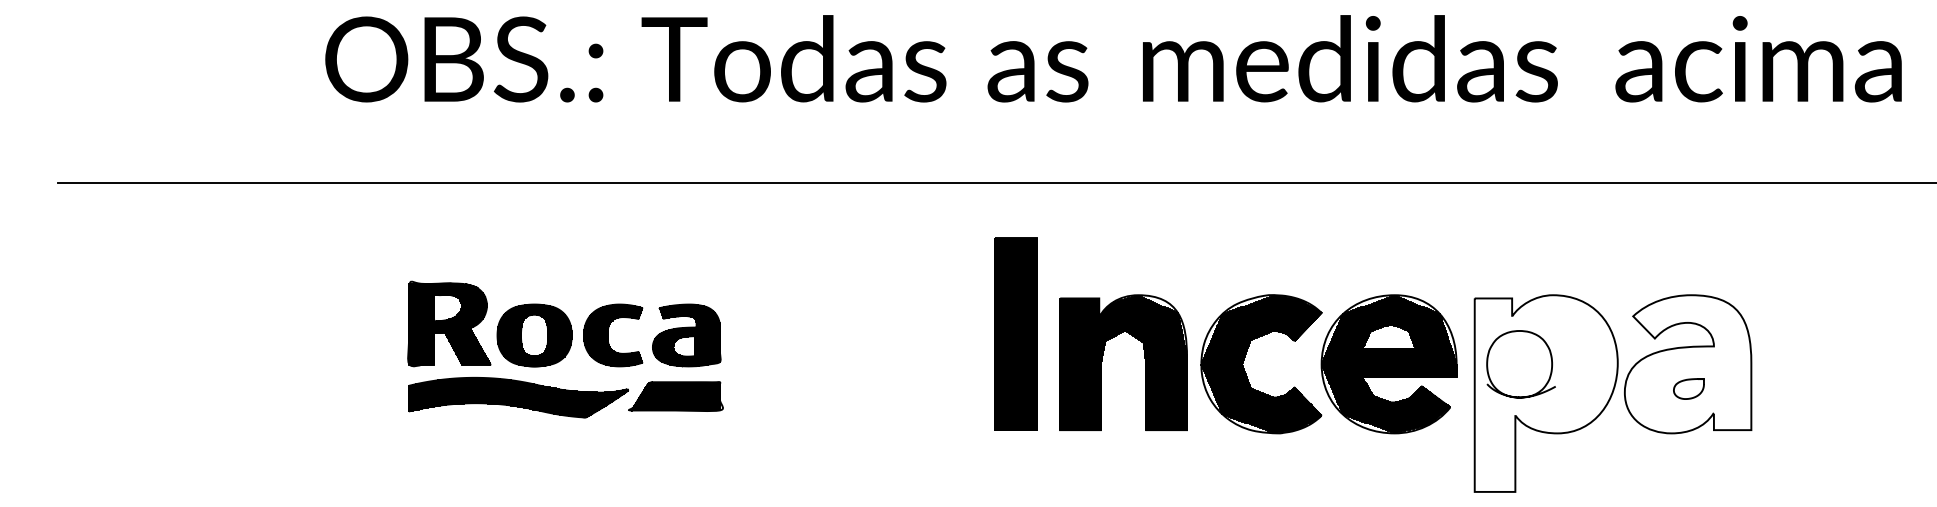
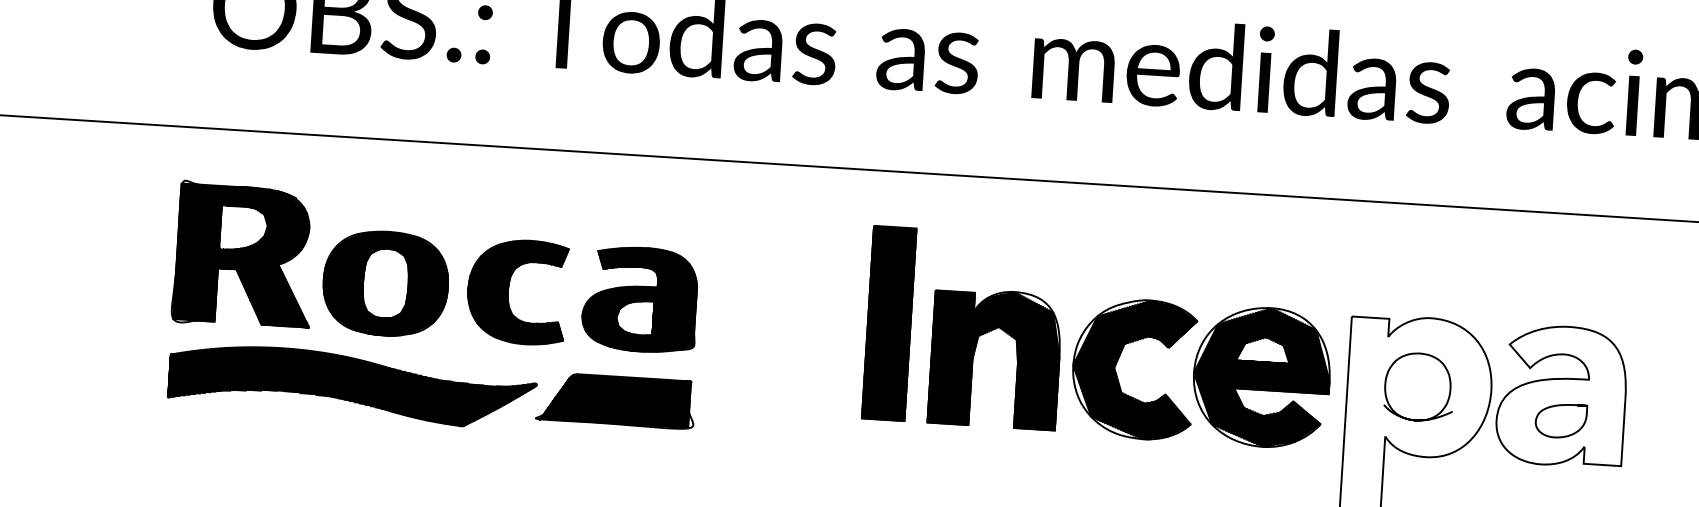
part: (565, 349) -> (436, 310), size x1.67
part: (1520, 364) -> (1418, 387), moved
part: (1688, 388) -> (1560, 420), size x1.67

